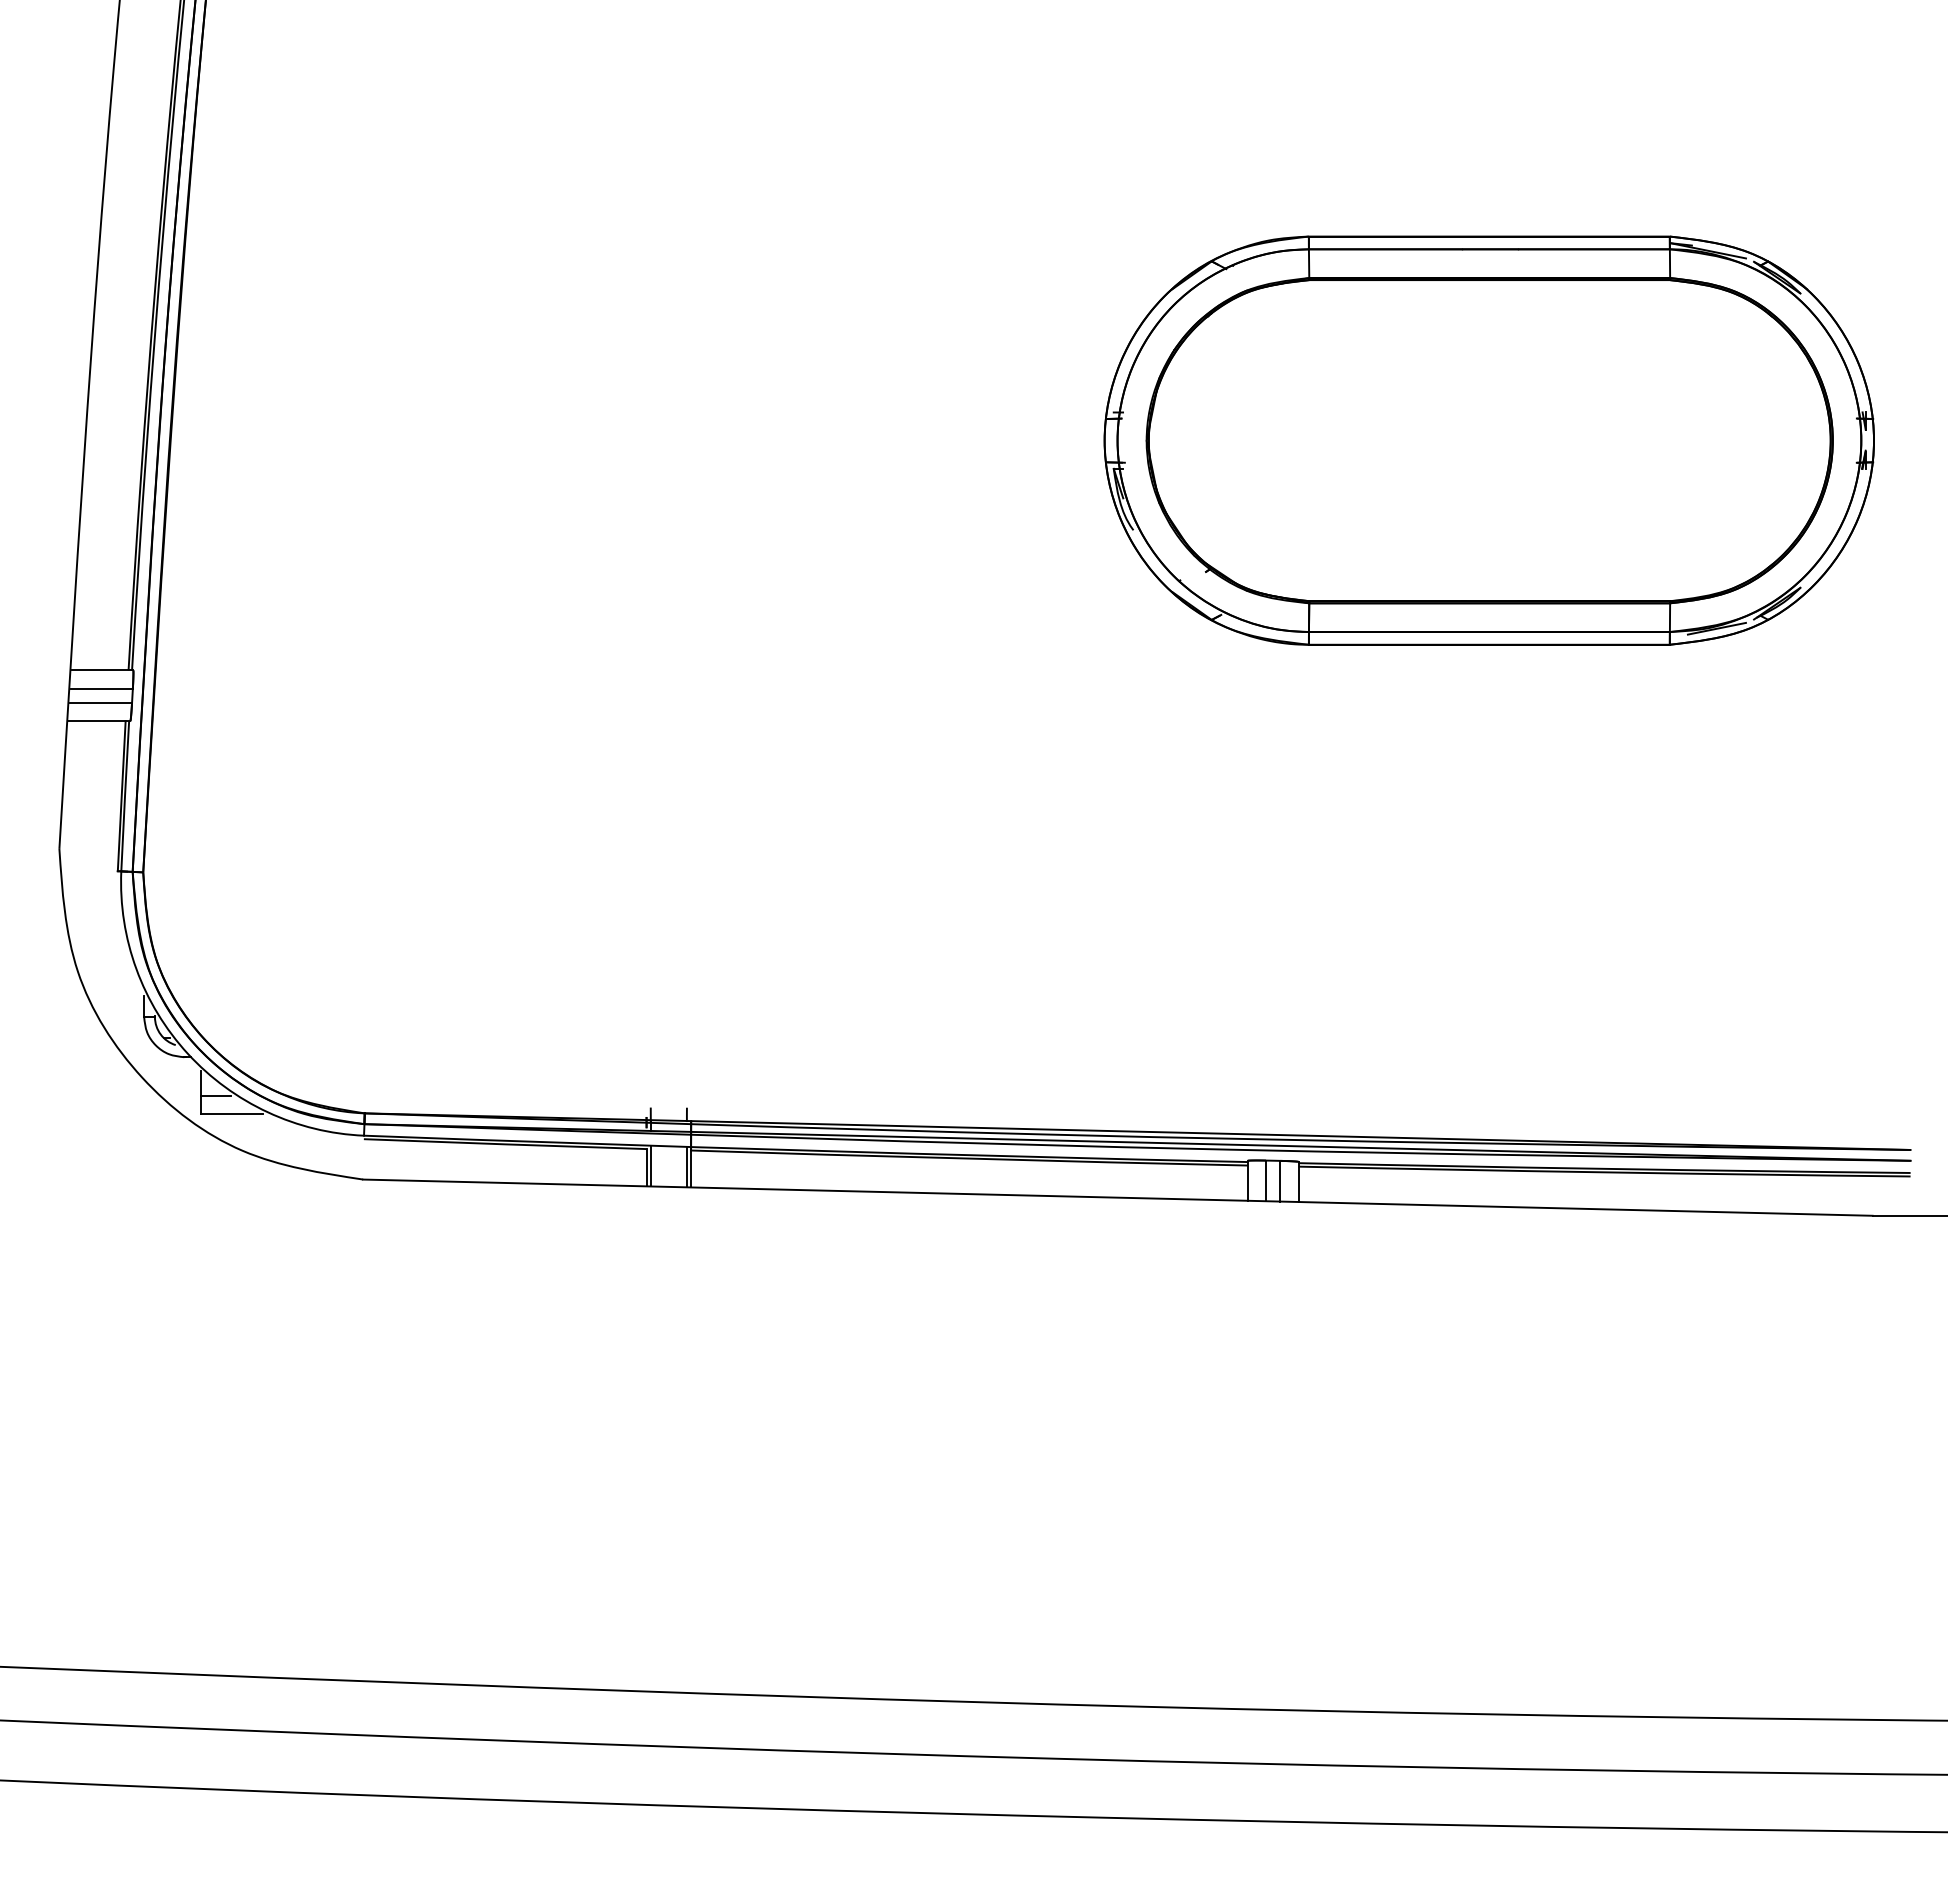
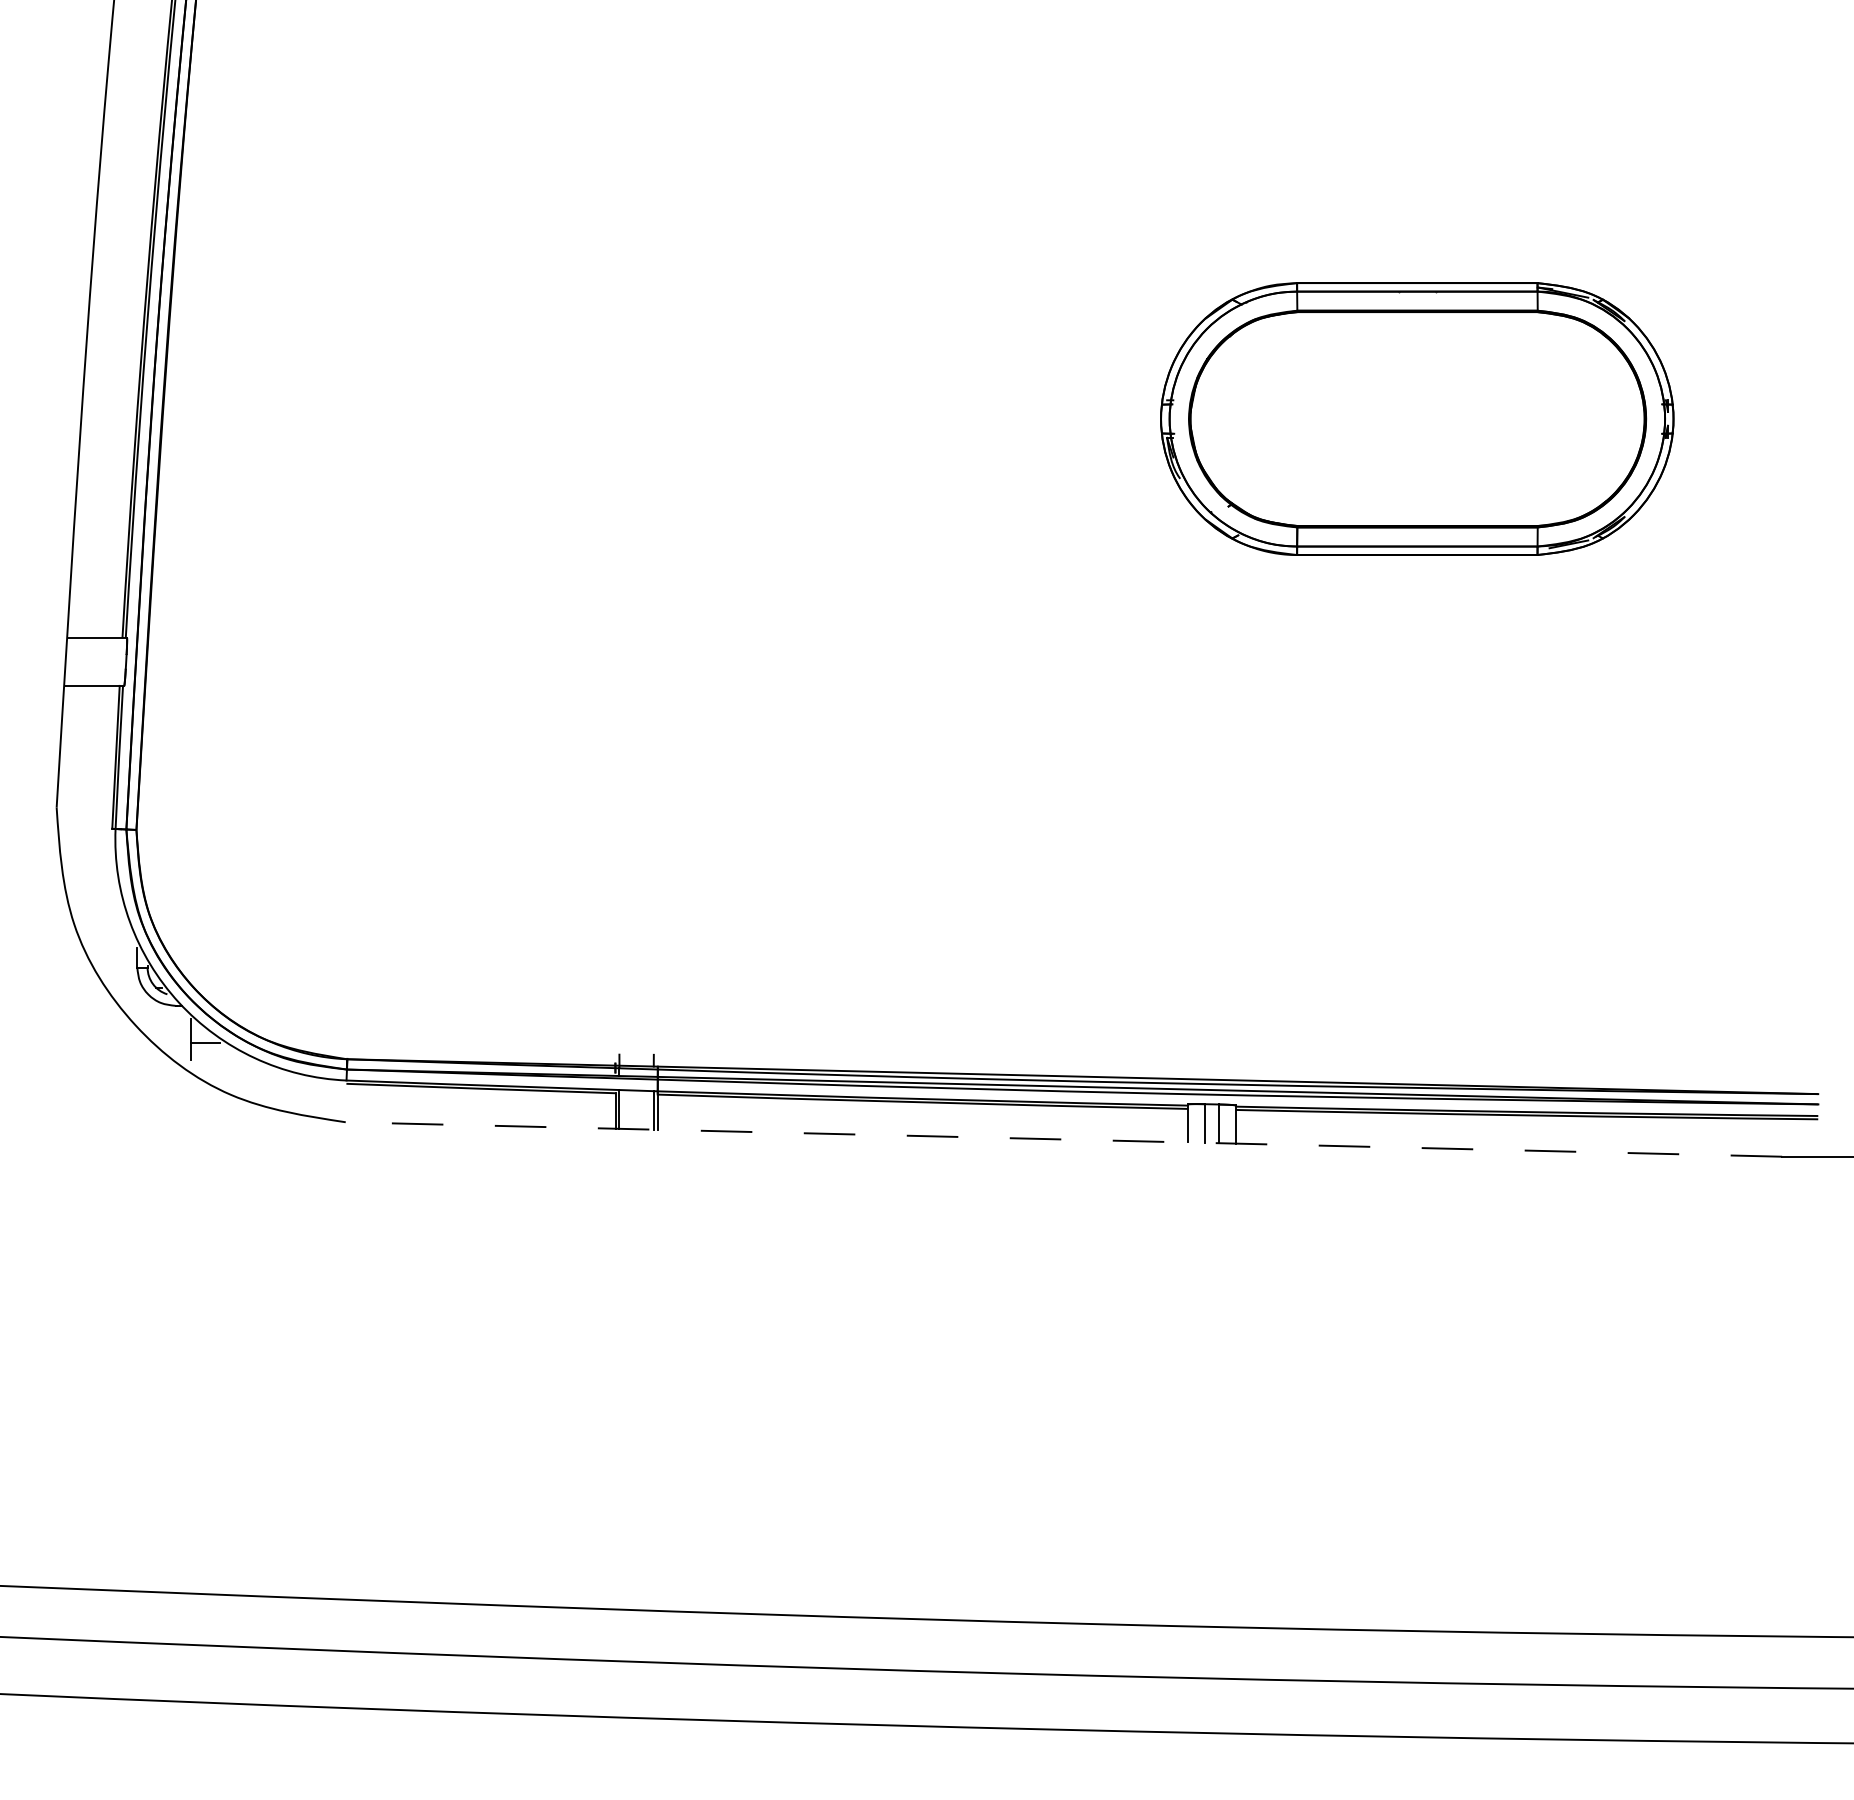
part: (1488, 440) -> (1416, 418), size x0.7
line: (101, 688) -> (96, 654), removed
line: (100, 702) -> (95, 668), removed
line: (231, 1113) -> (220, 1059), removed
line: (1117, 1197) -> (1063, 1139), solid -> dashed

